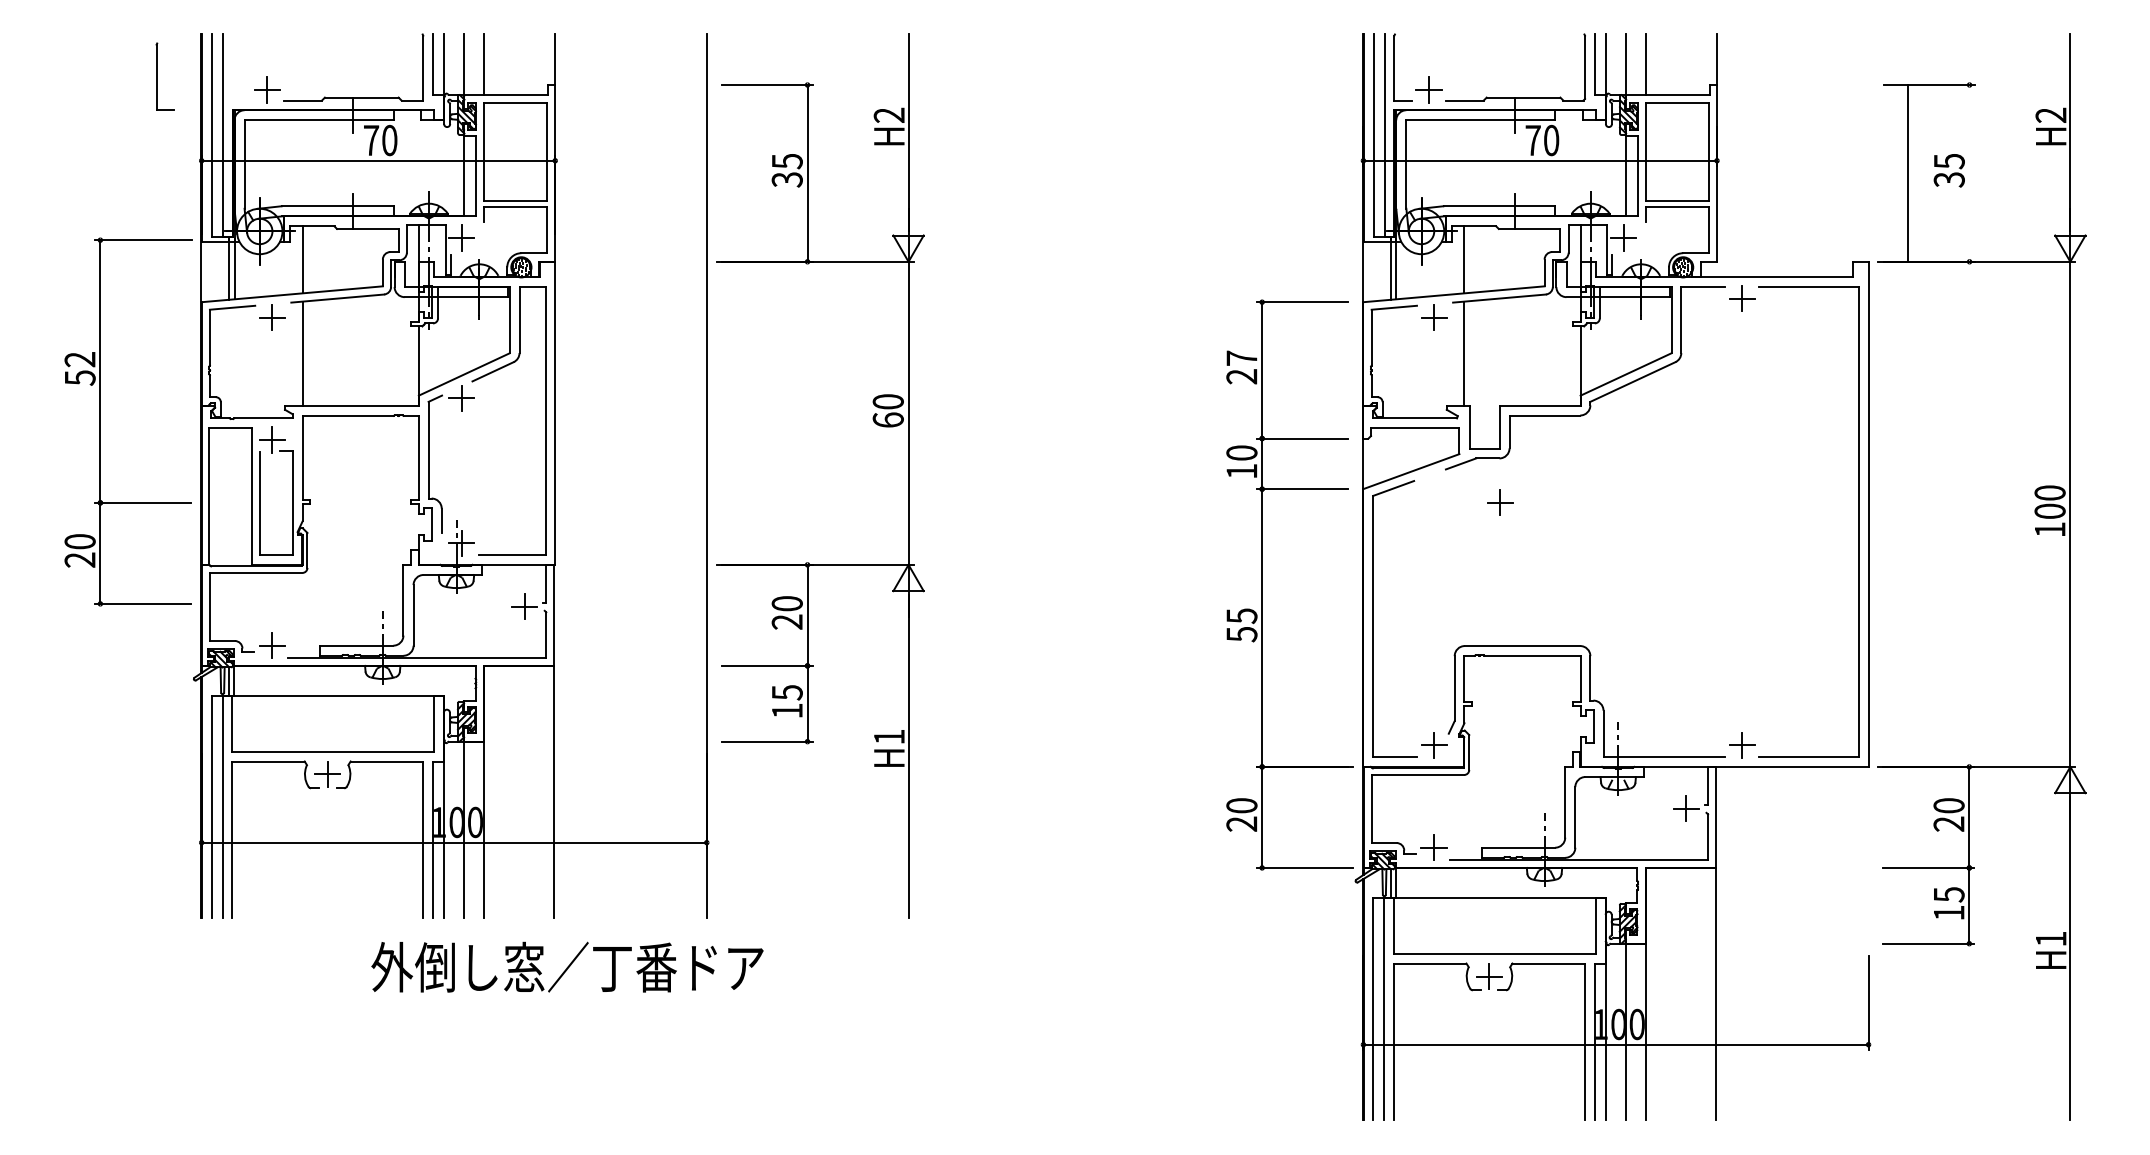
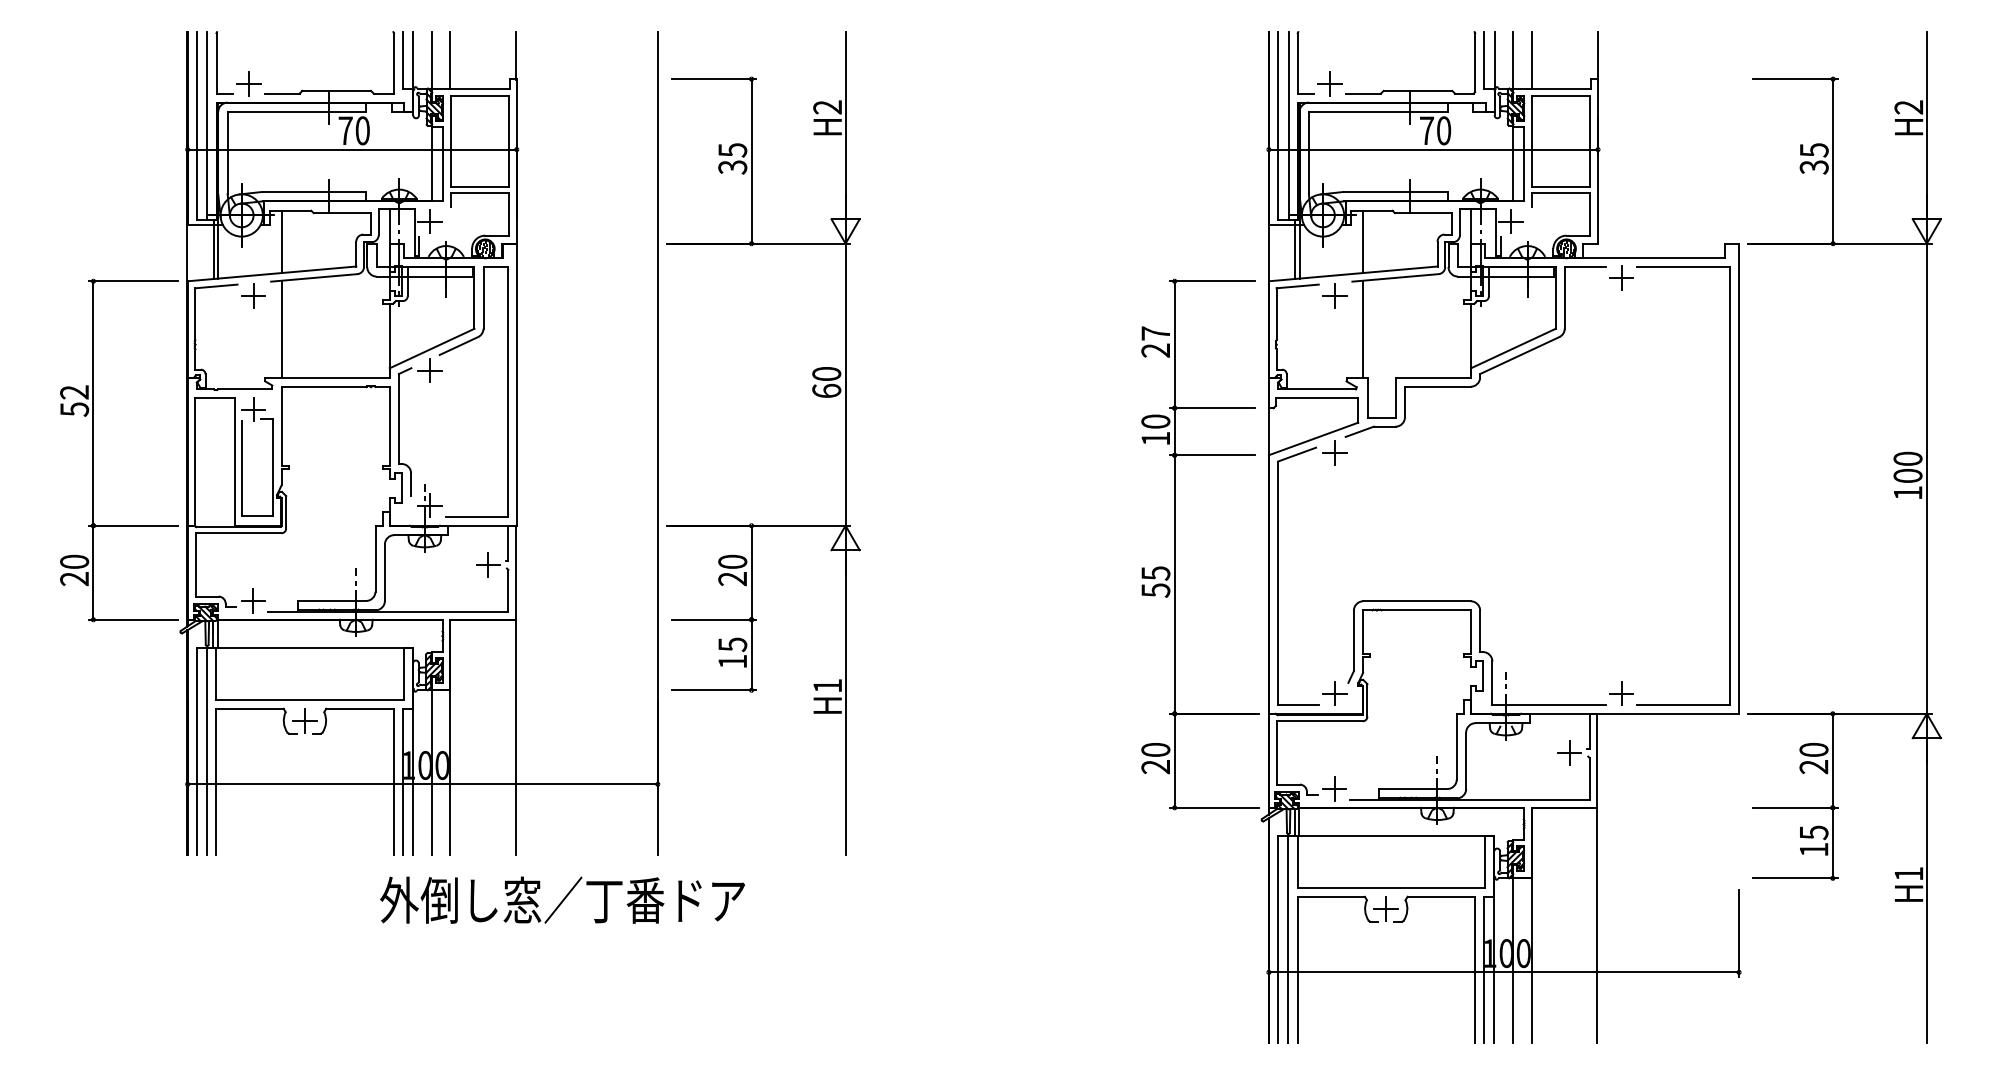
part: (157, 76) -> (217, 62), moved
line: (1907, 173) -> (1833, 161), moved
part: (100, 421) -> (93, 450), moved
part: (1500, 502) -> (1335, 452), moved
text: (567, 966) -> (562, 899), moved

